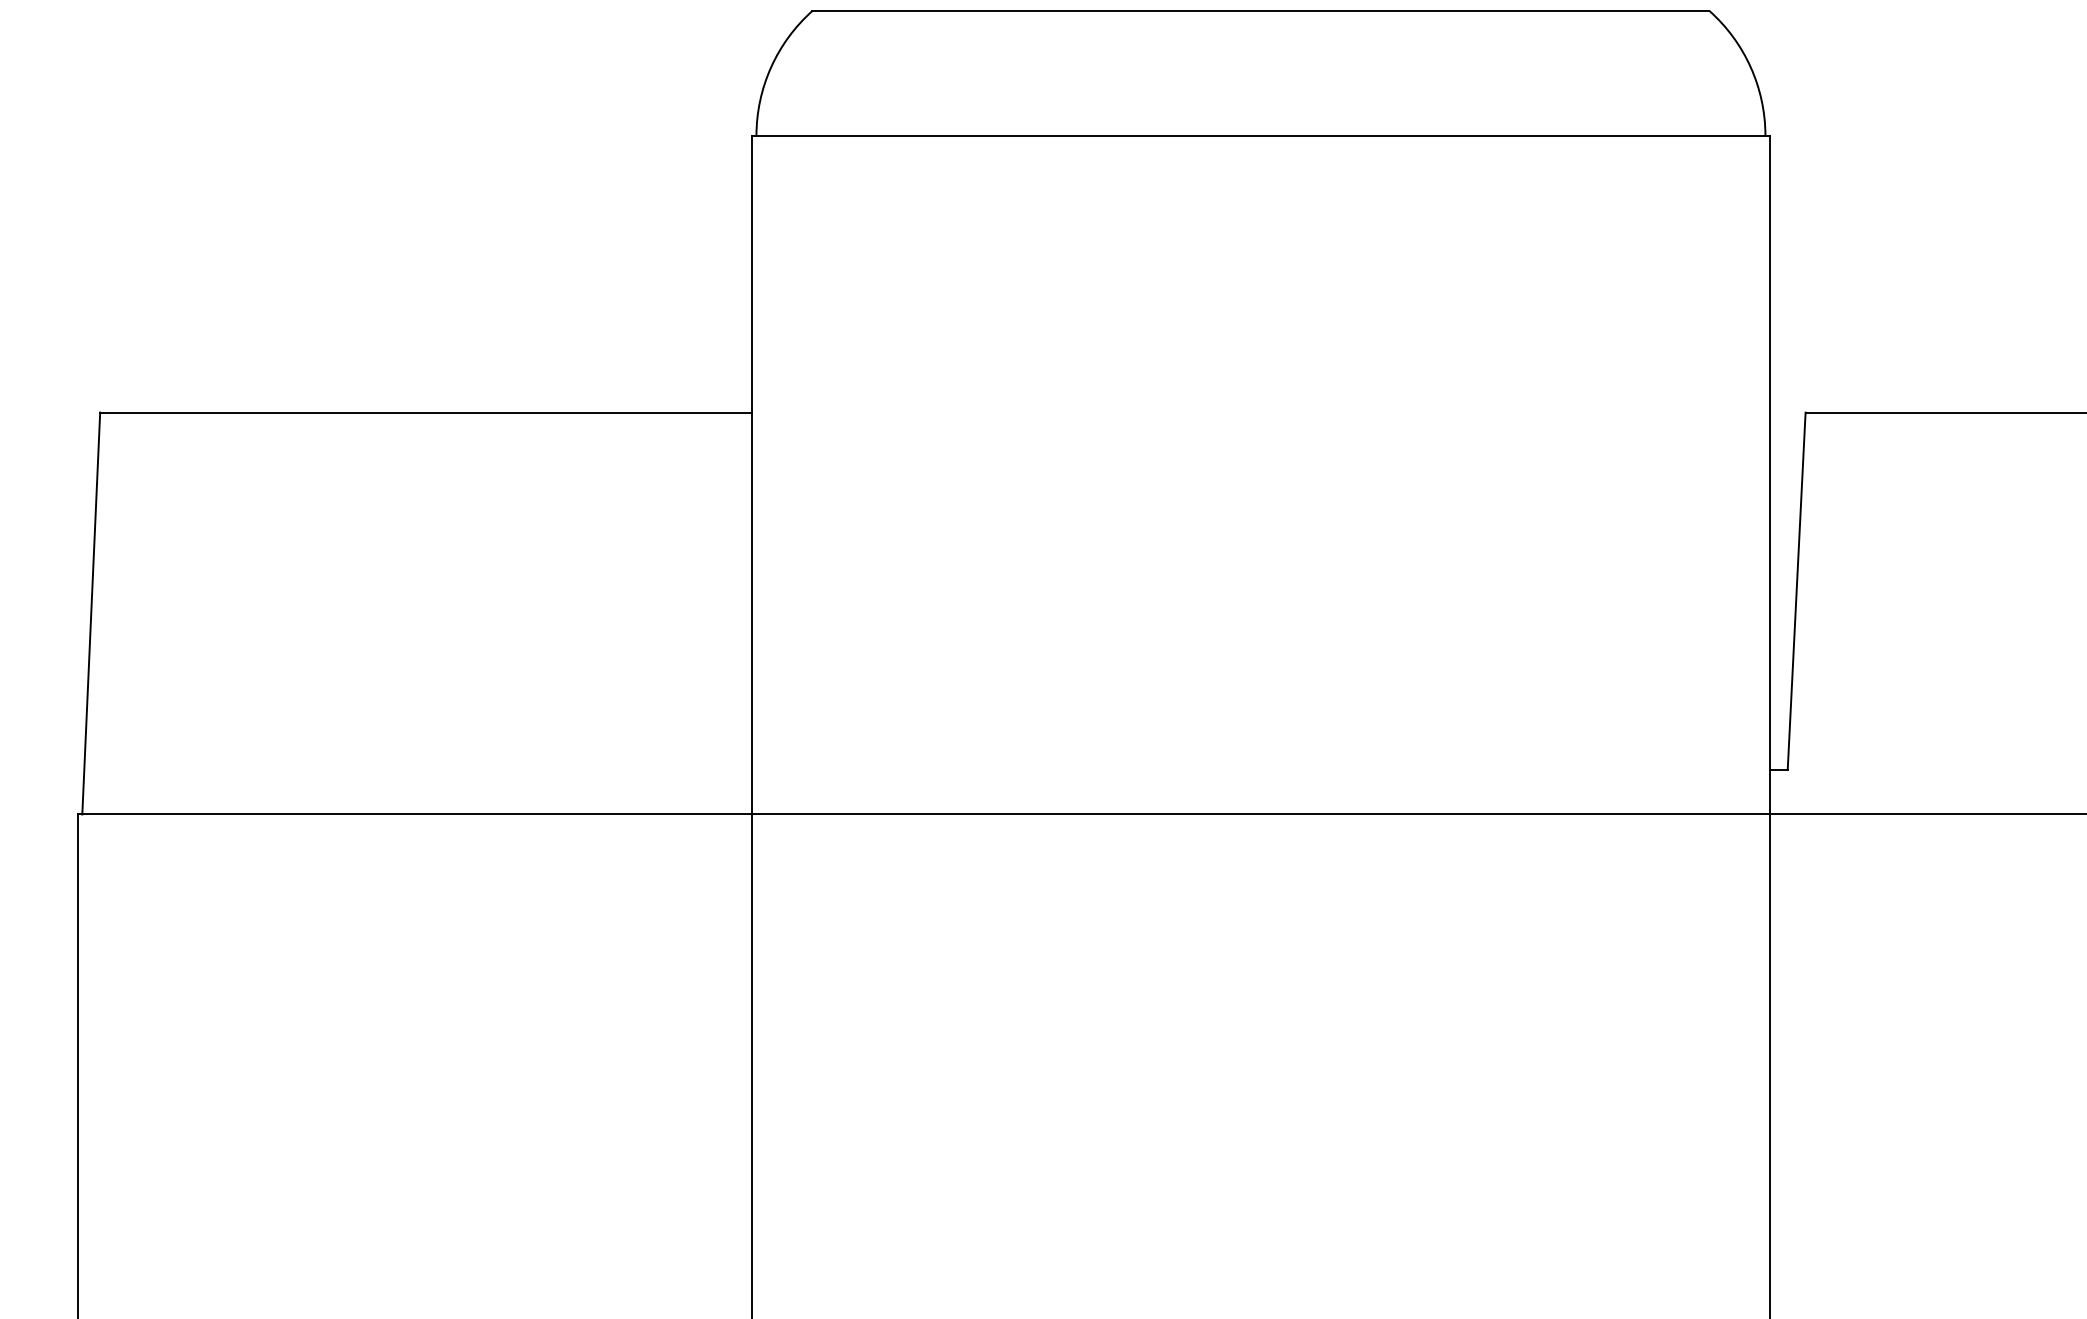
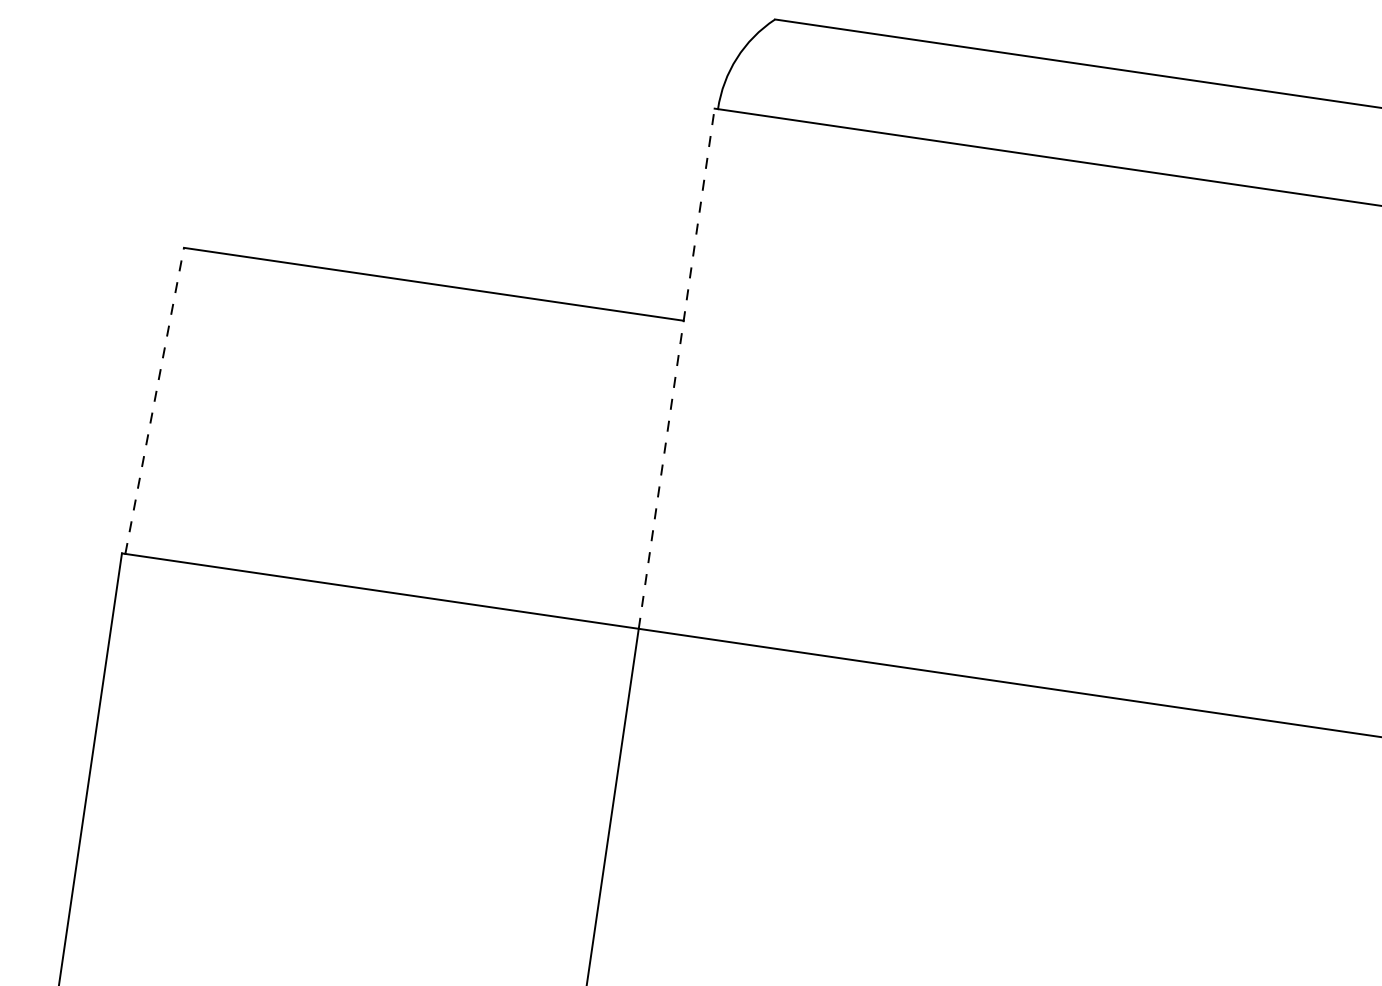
line: (752, 474) -> (677, 368), solid -> dashed
line: (91, 613) -> (154, 400), solid -> dashed

